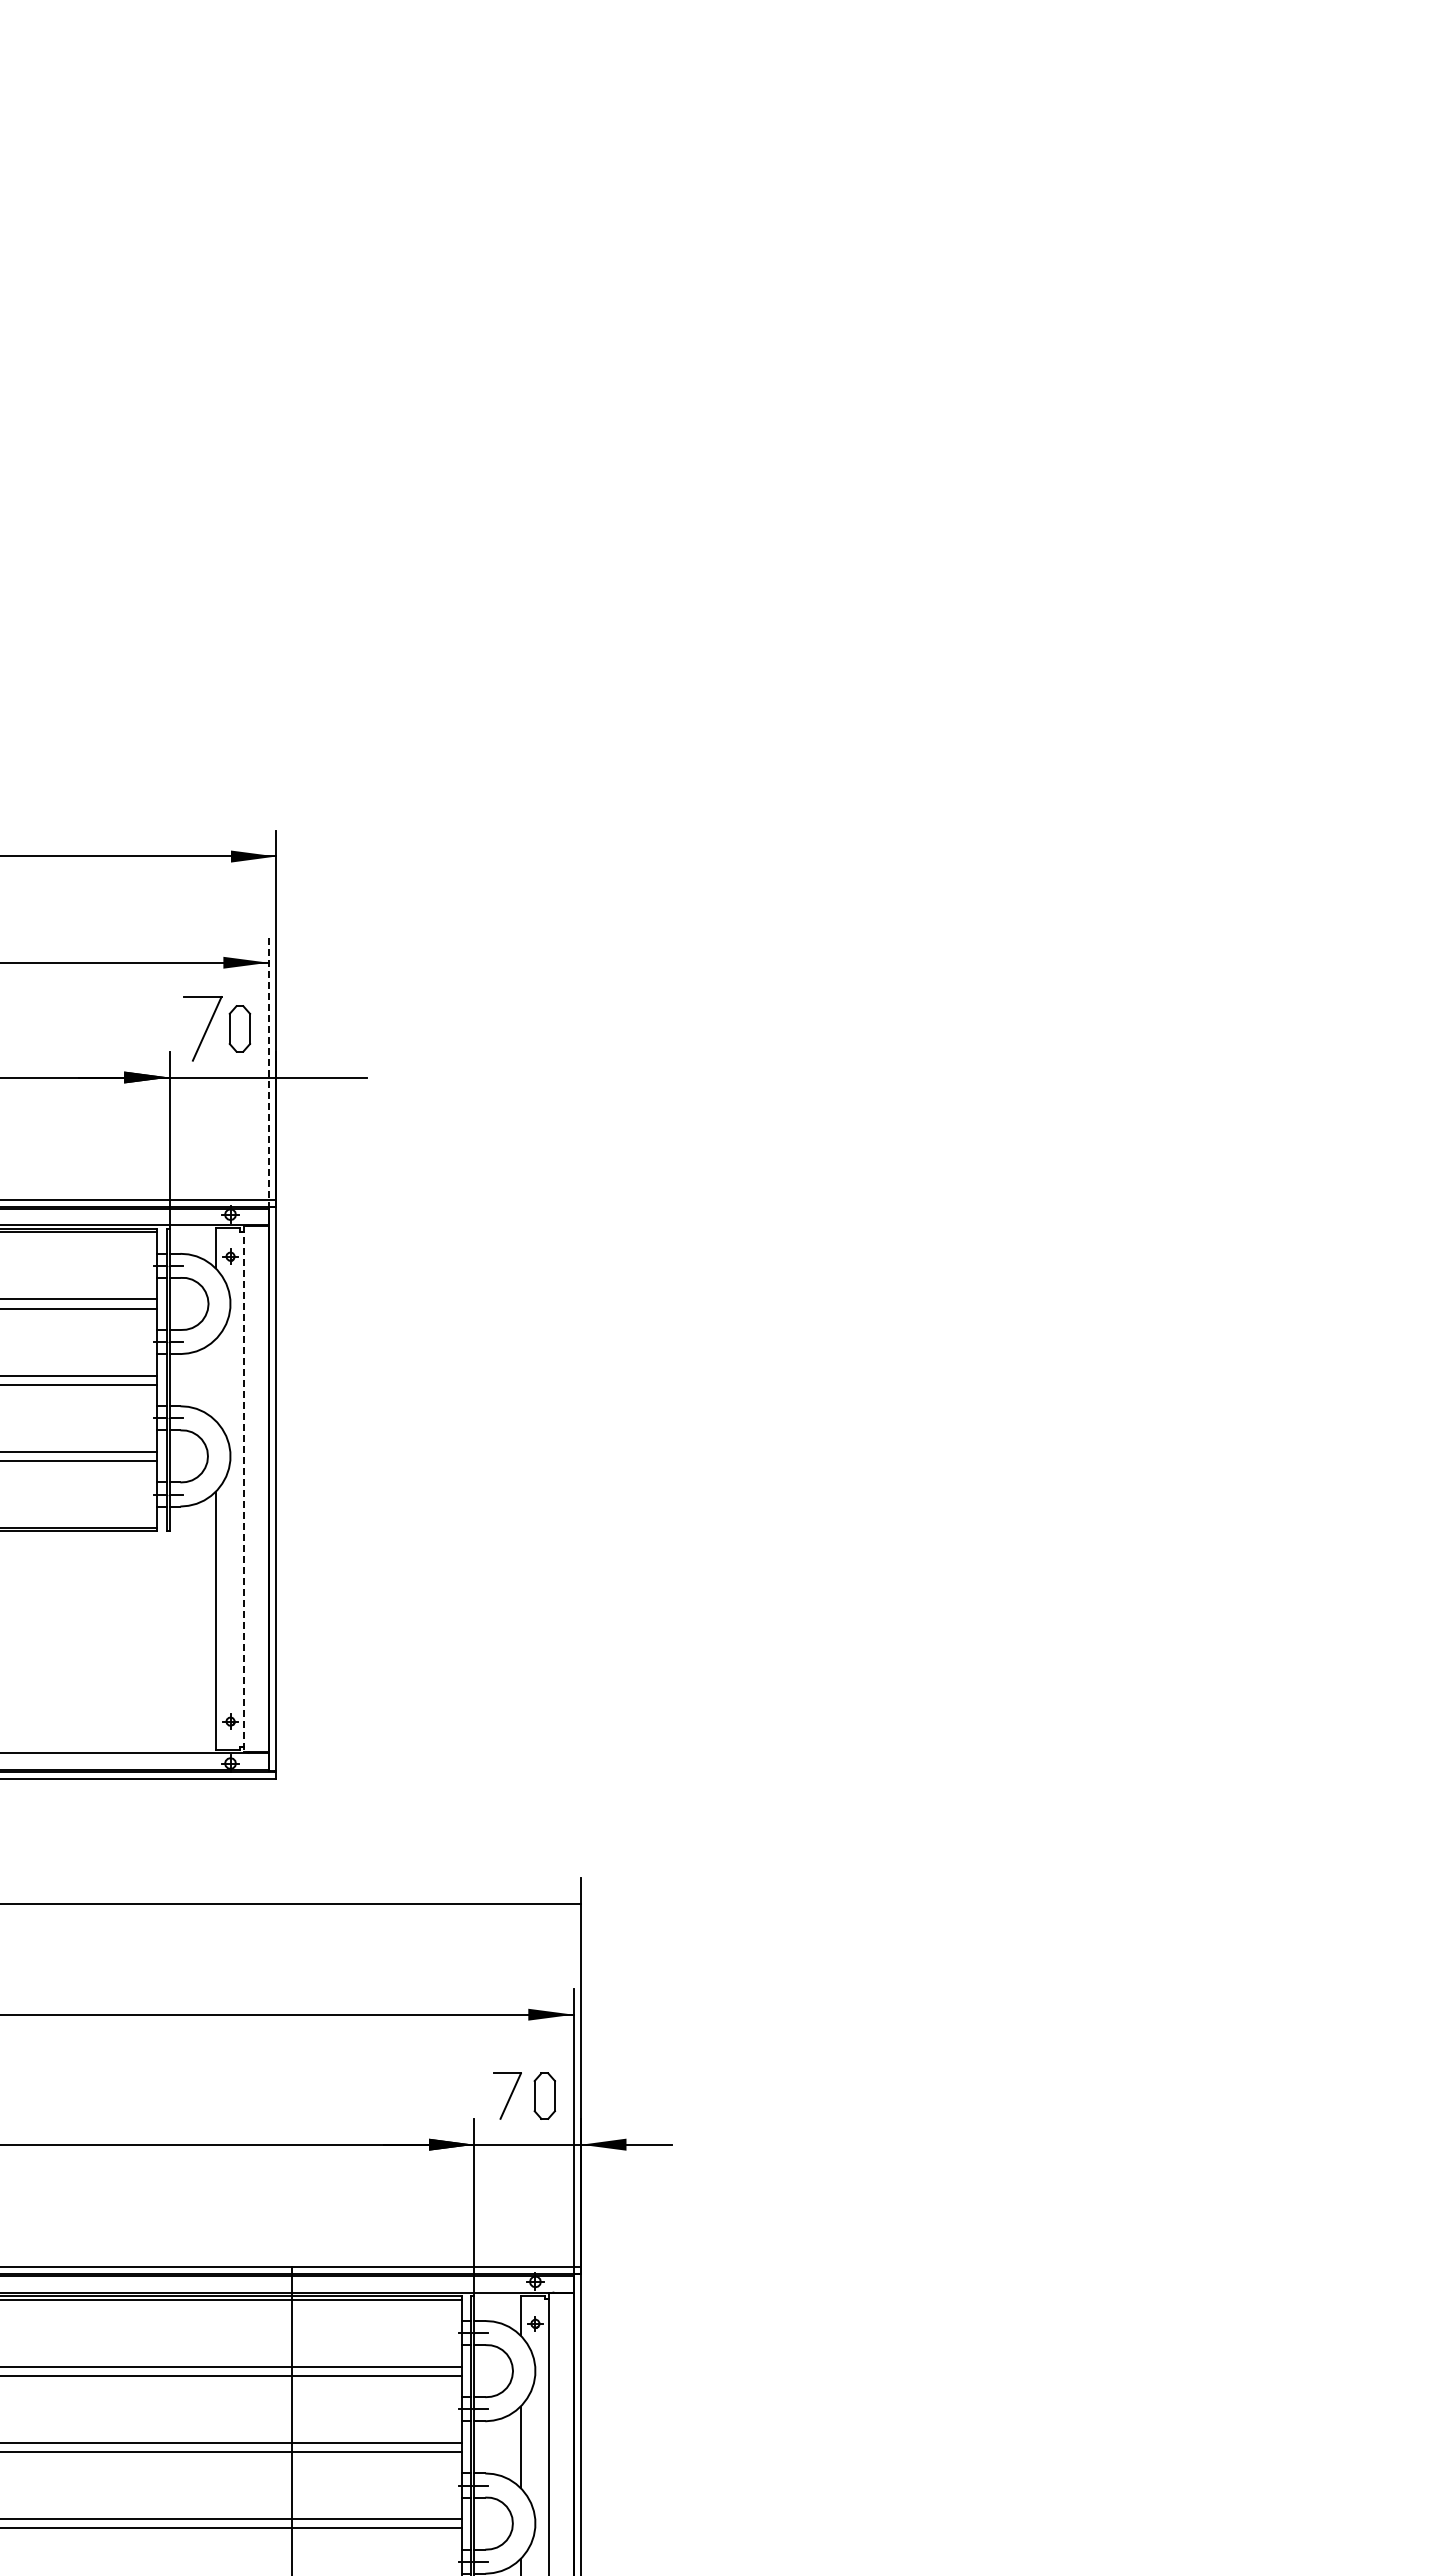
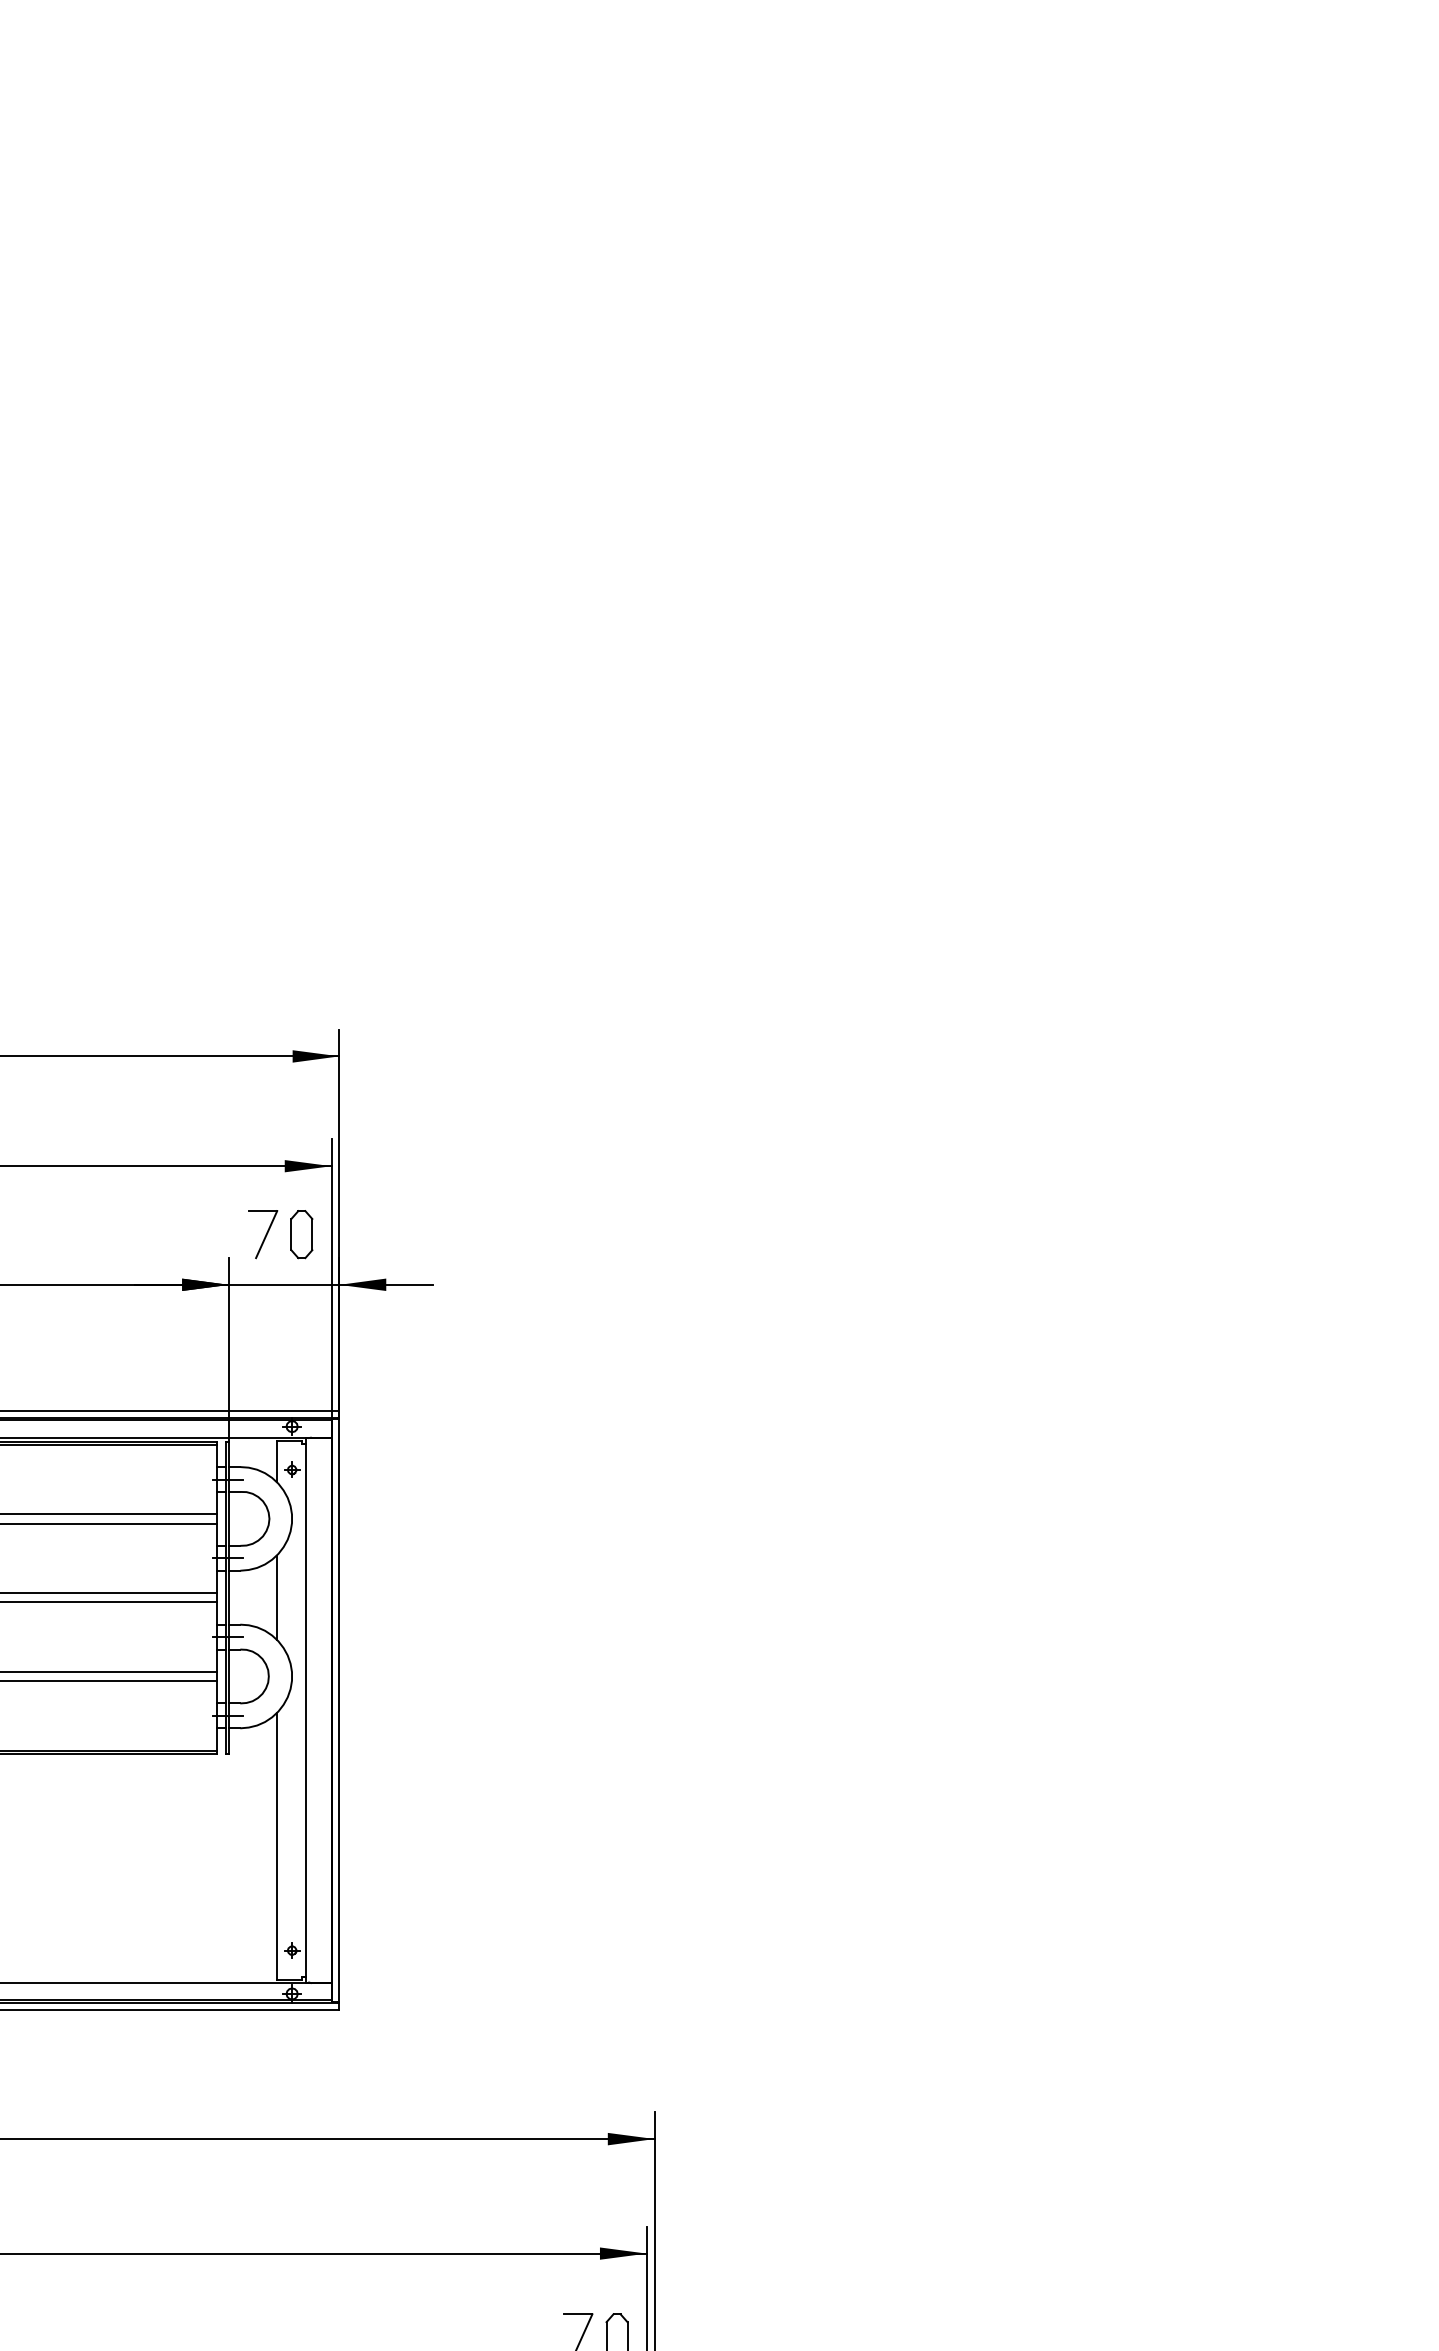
part: (202, 1028) -> (263, 1234), size x0.71
line: (268, 1072) -> (331, 1279), dashed -> solid
fill: (298, 1077) -> (362, 1284), added
line: (215, 1379) -> (276, 1596), added
line: (244, 1489) -> (306, 1710), dashed -> solid
fill: (558, 1903) -> (631, 2138), added

